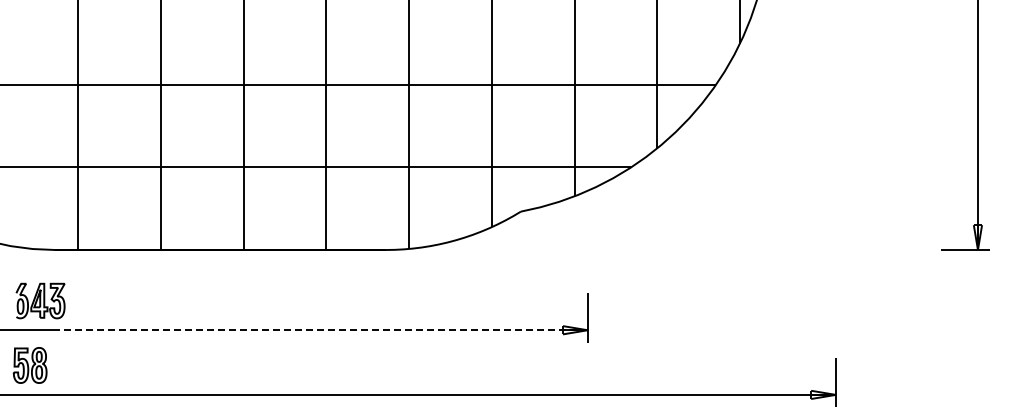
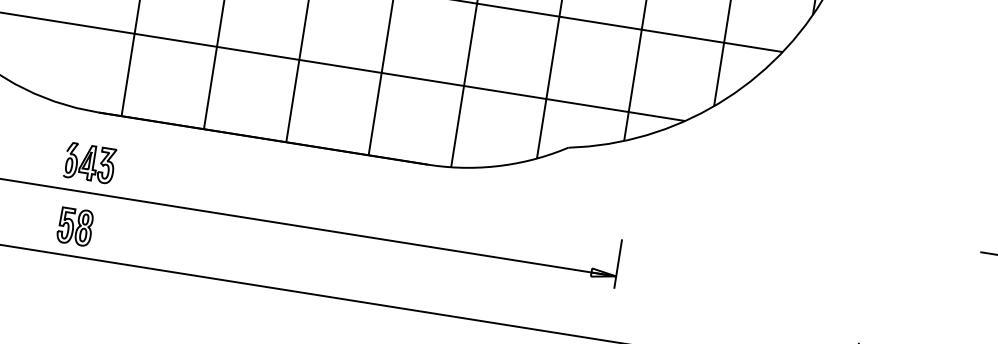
part: (40, 300) -> (89, 162), moved
line: (322, 330) -> (352, 234), dashed -> solid
part: (29, 365) -> (74, 226), moved

